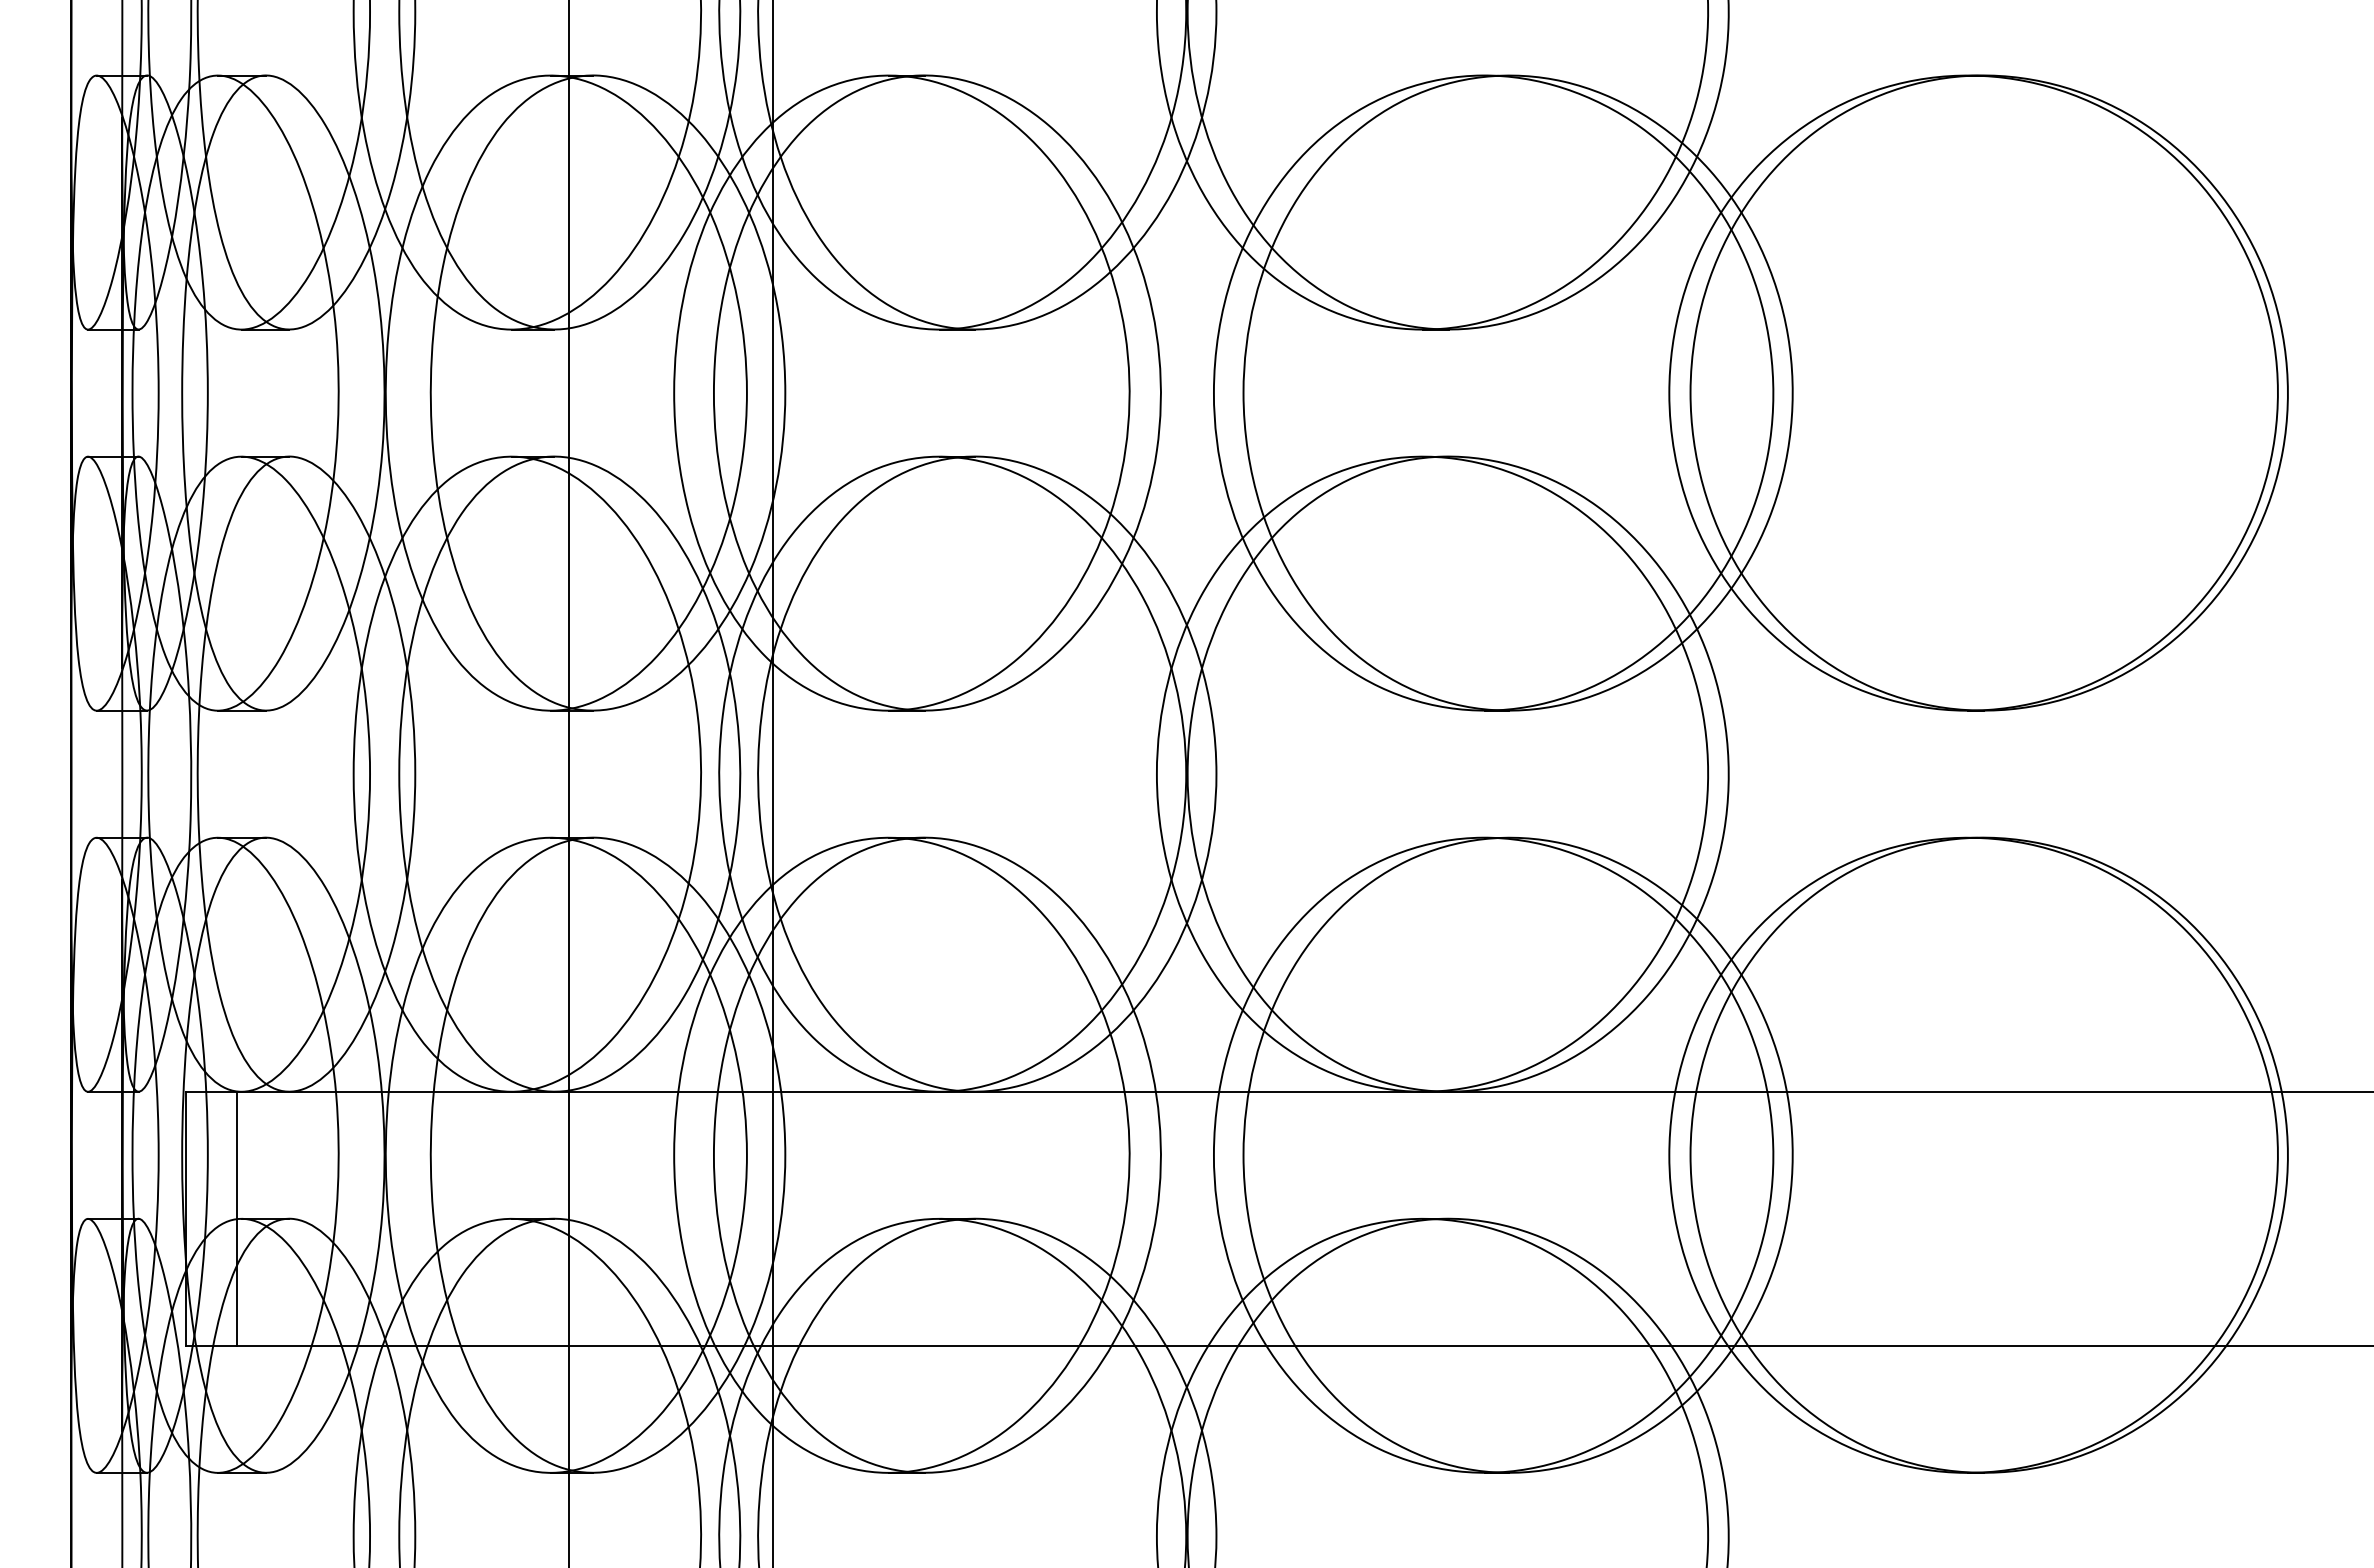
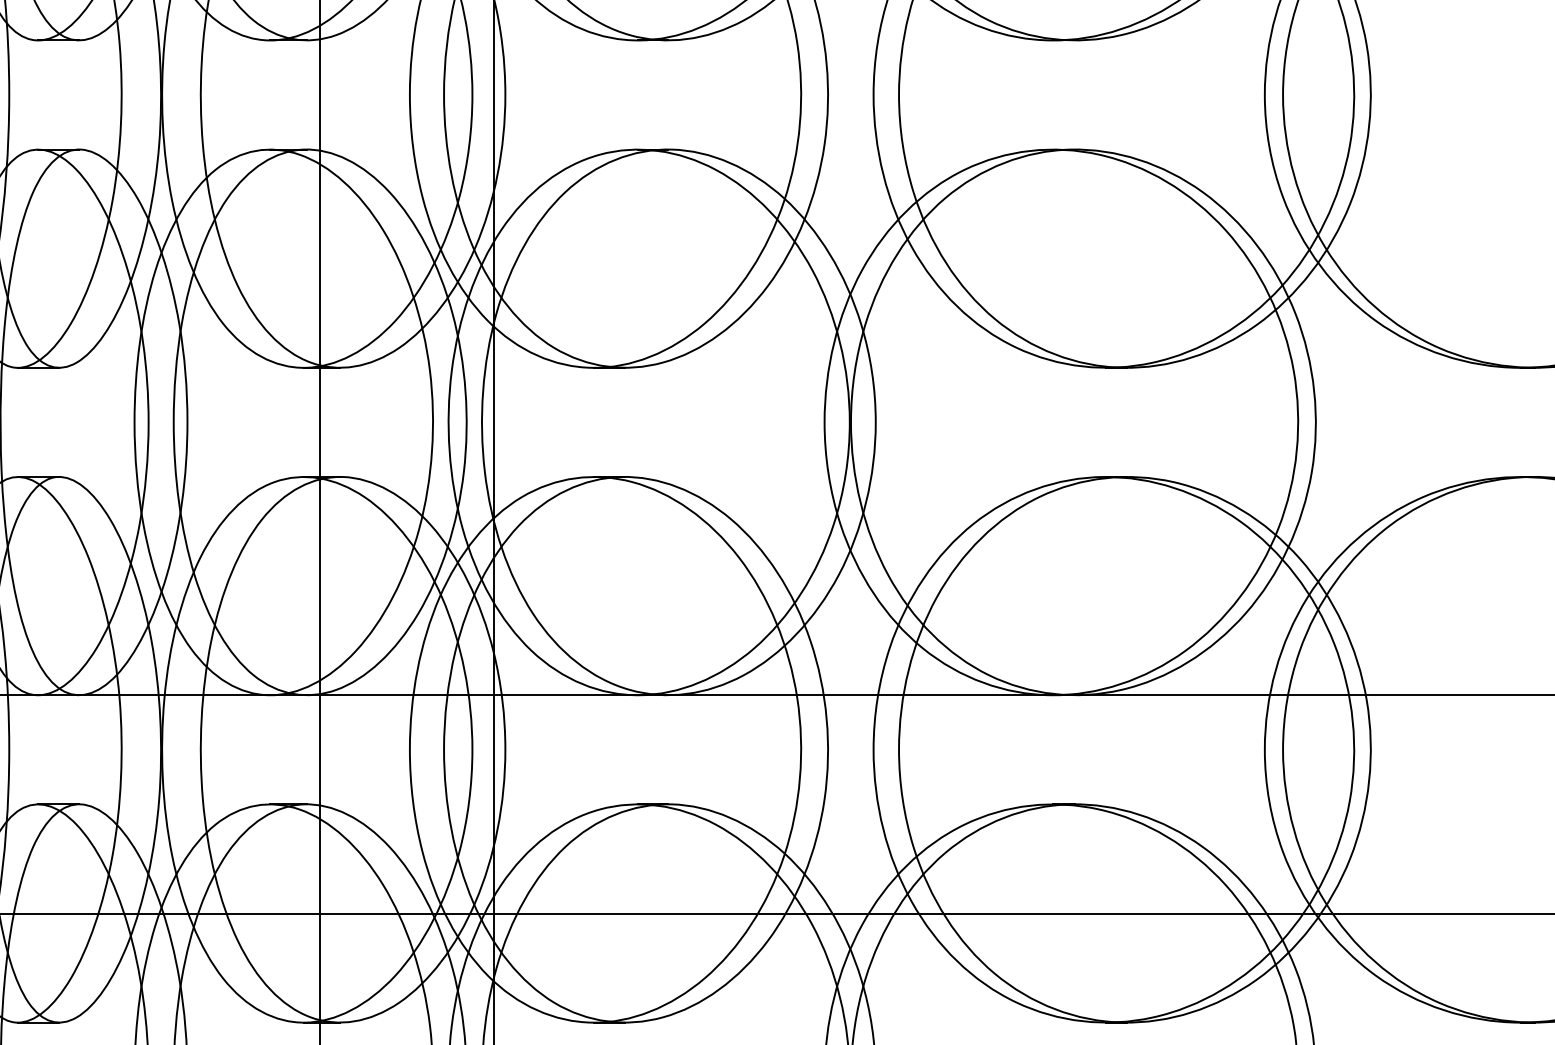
line: (236, 1218) -> (33, 804), removed

